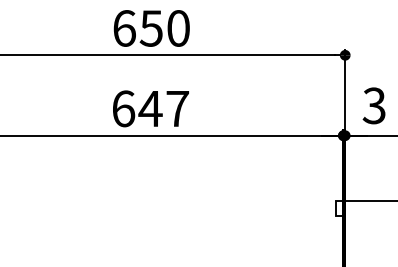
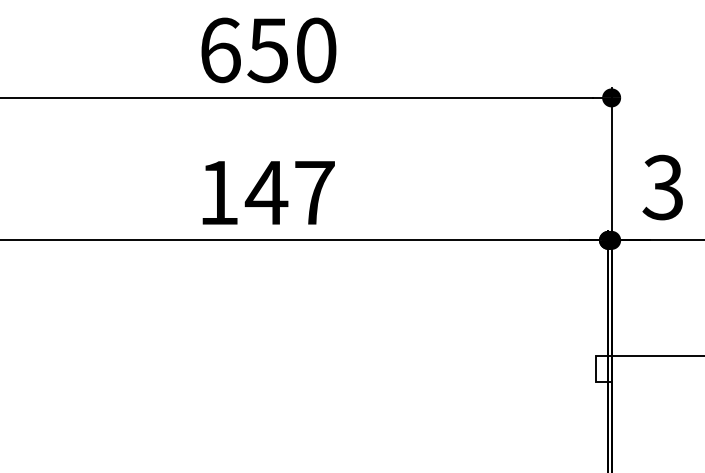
text: (124, 108) -> (220, 192), 647 -> 147

